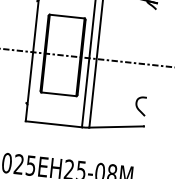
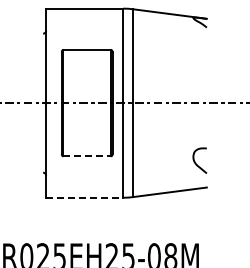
line: (59, 94) -> (87, 156), solid -> dashed
line: (53, 124) -> (84, 197), solid -> dashed

